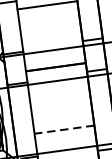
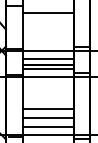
line: (54, 60) -> (47, 59), added
line: (55, 72) -> (47, 69), added
line: (62, 118) -> (47, 108), added
line: (63, 130) -> (47, 118), dashed -> solid
line: (64, 139) -> (47, 126), added

